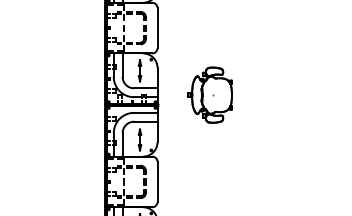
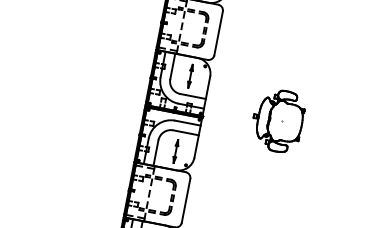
part: (209, 94) -> (277, 119), moved

